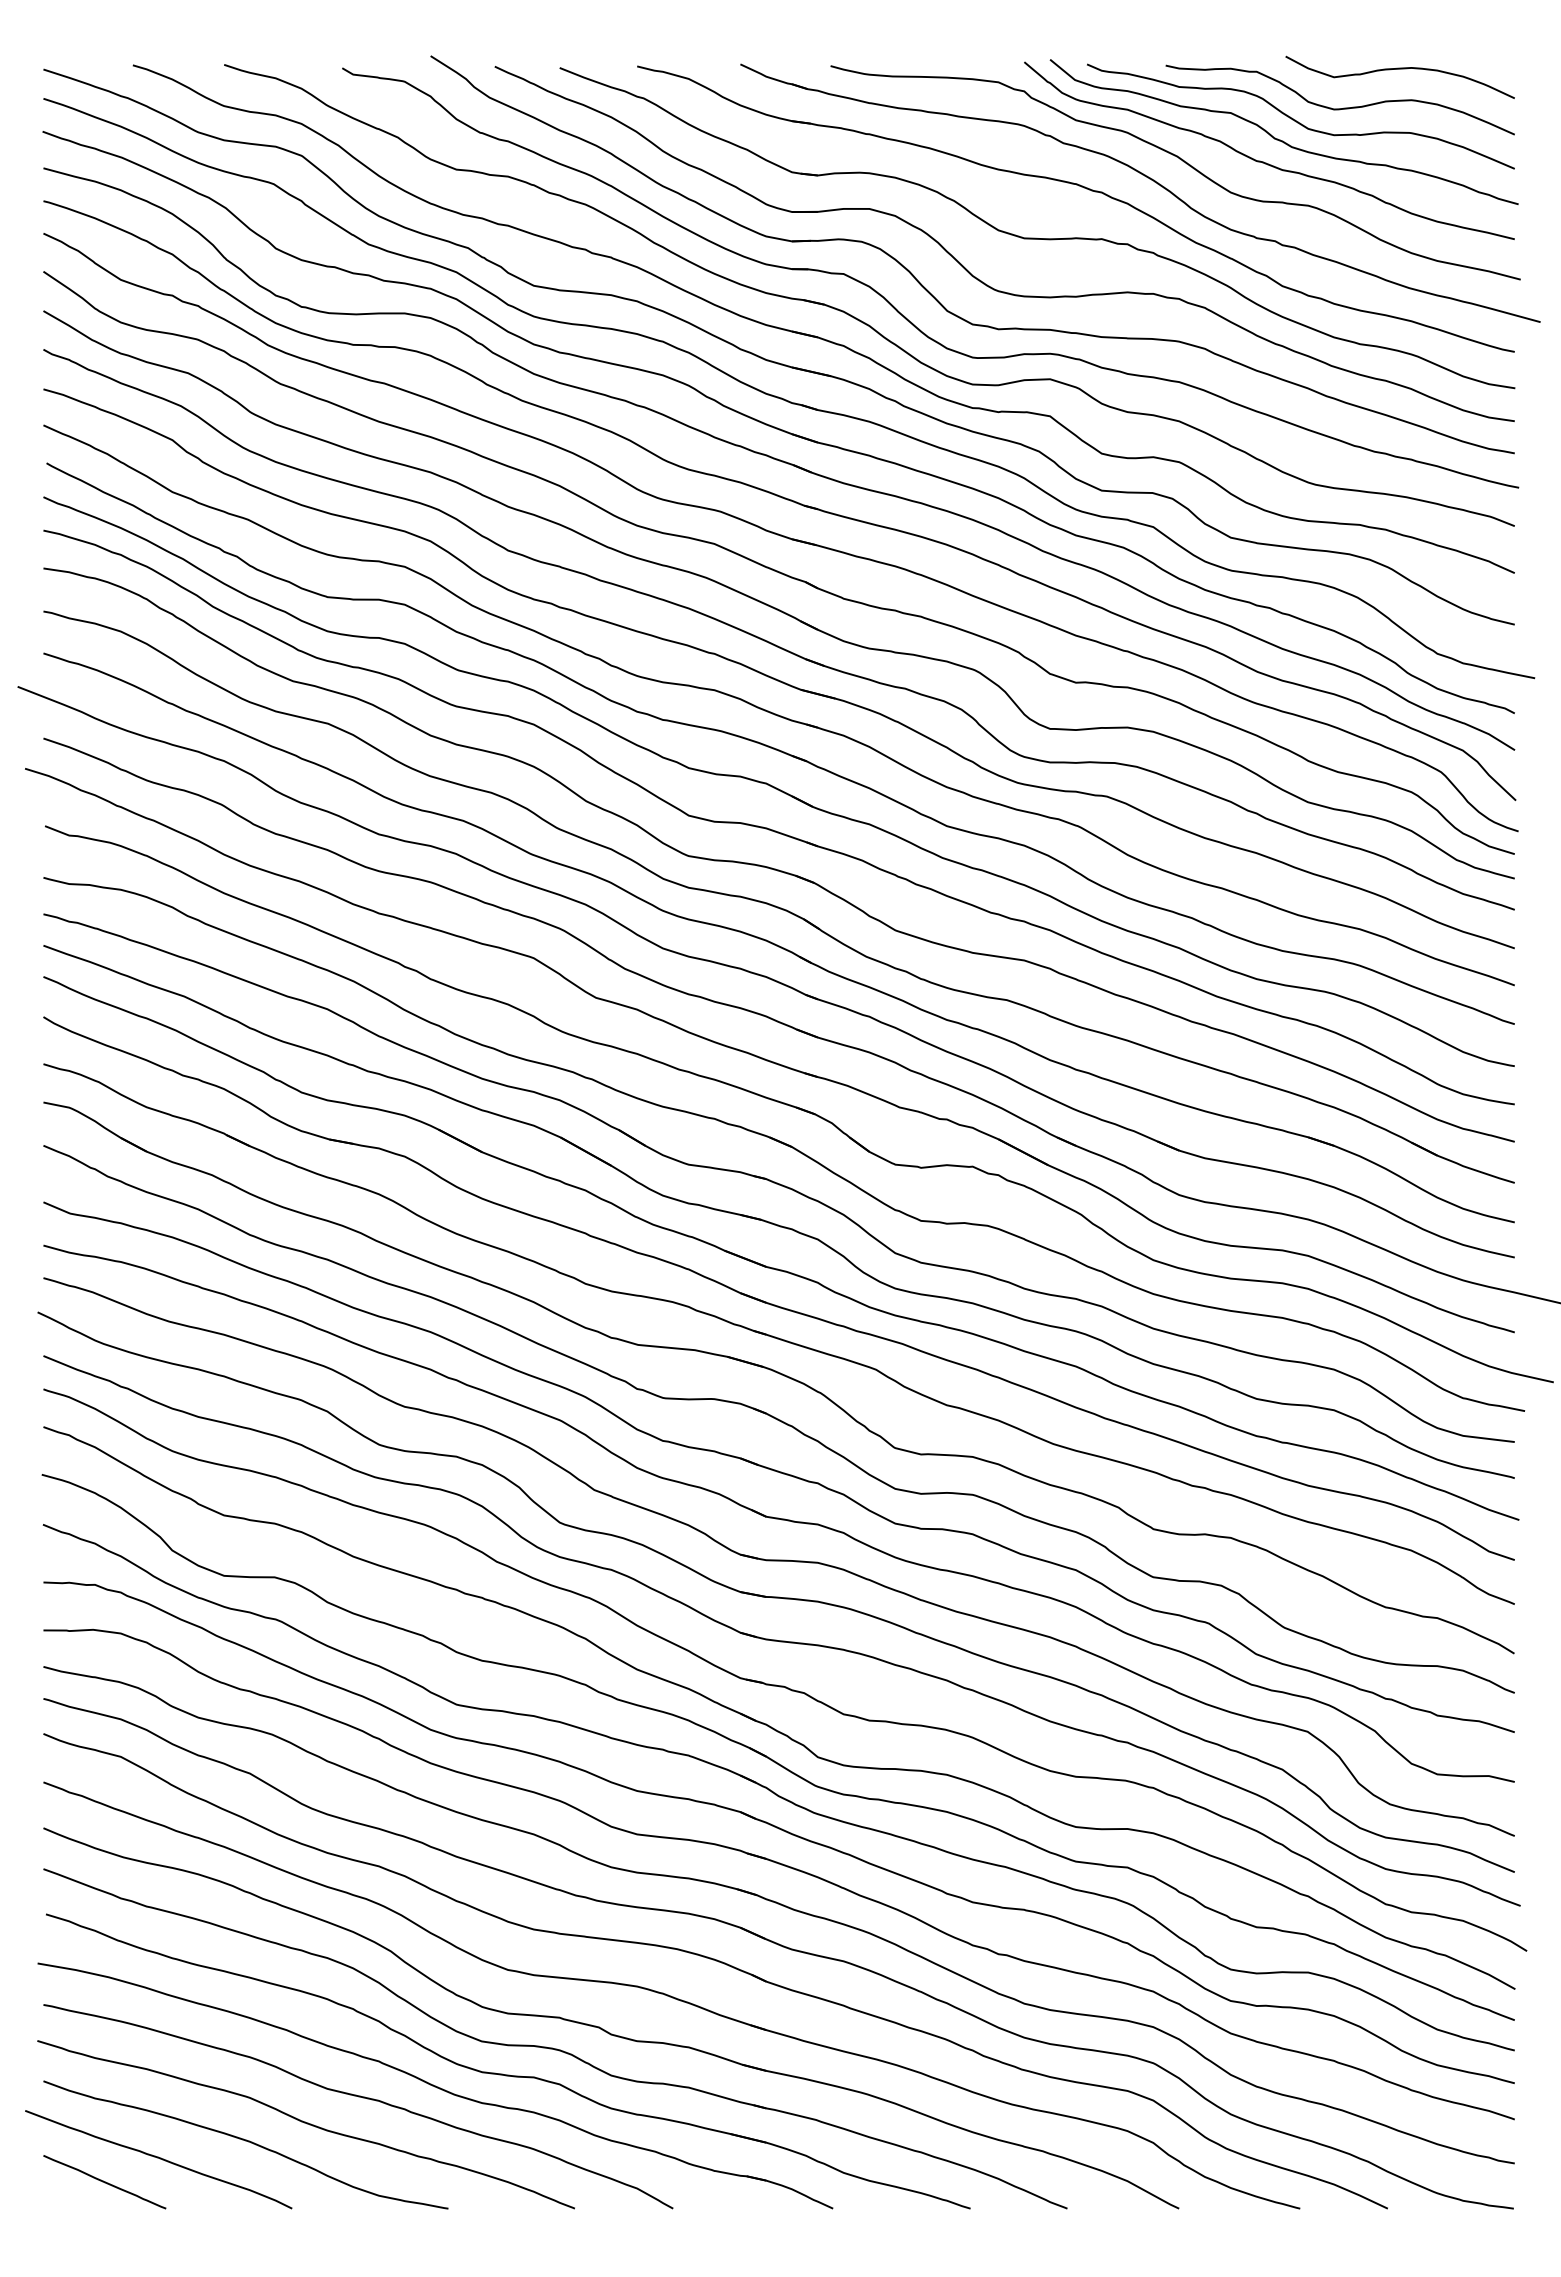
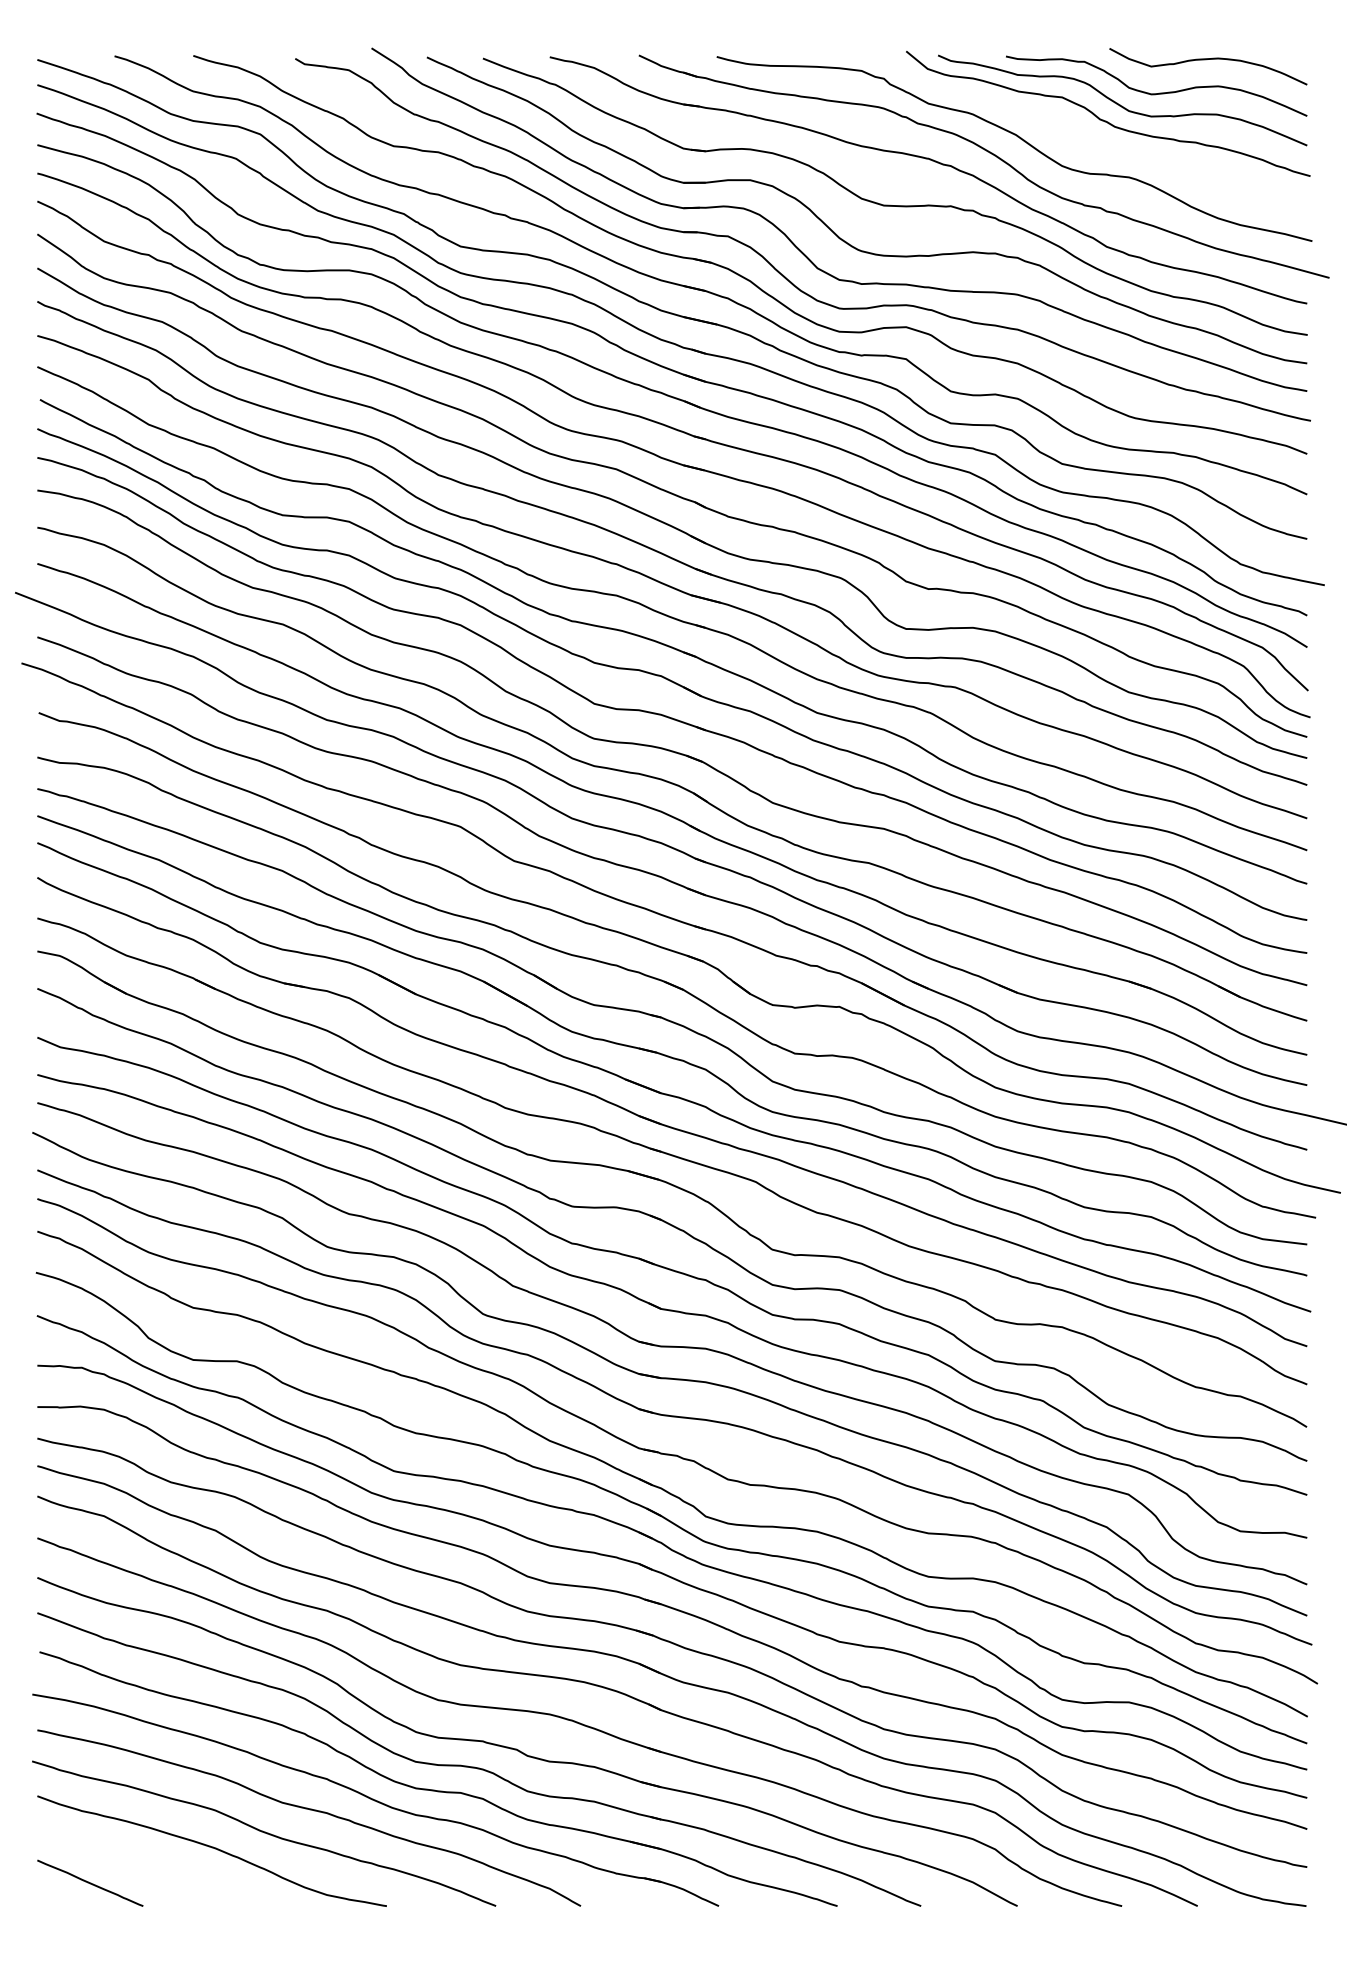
curve: (1266, 162) -> (1092, 140), removed
curve: (158, 2158) -> (136, 1862), removed

